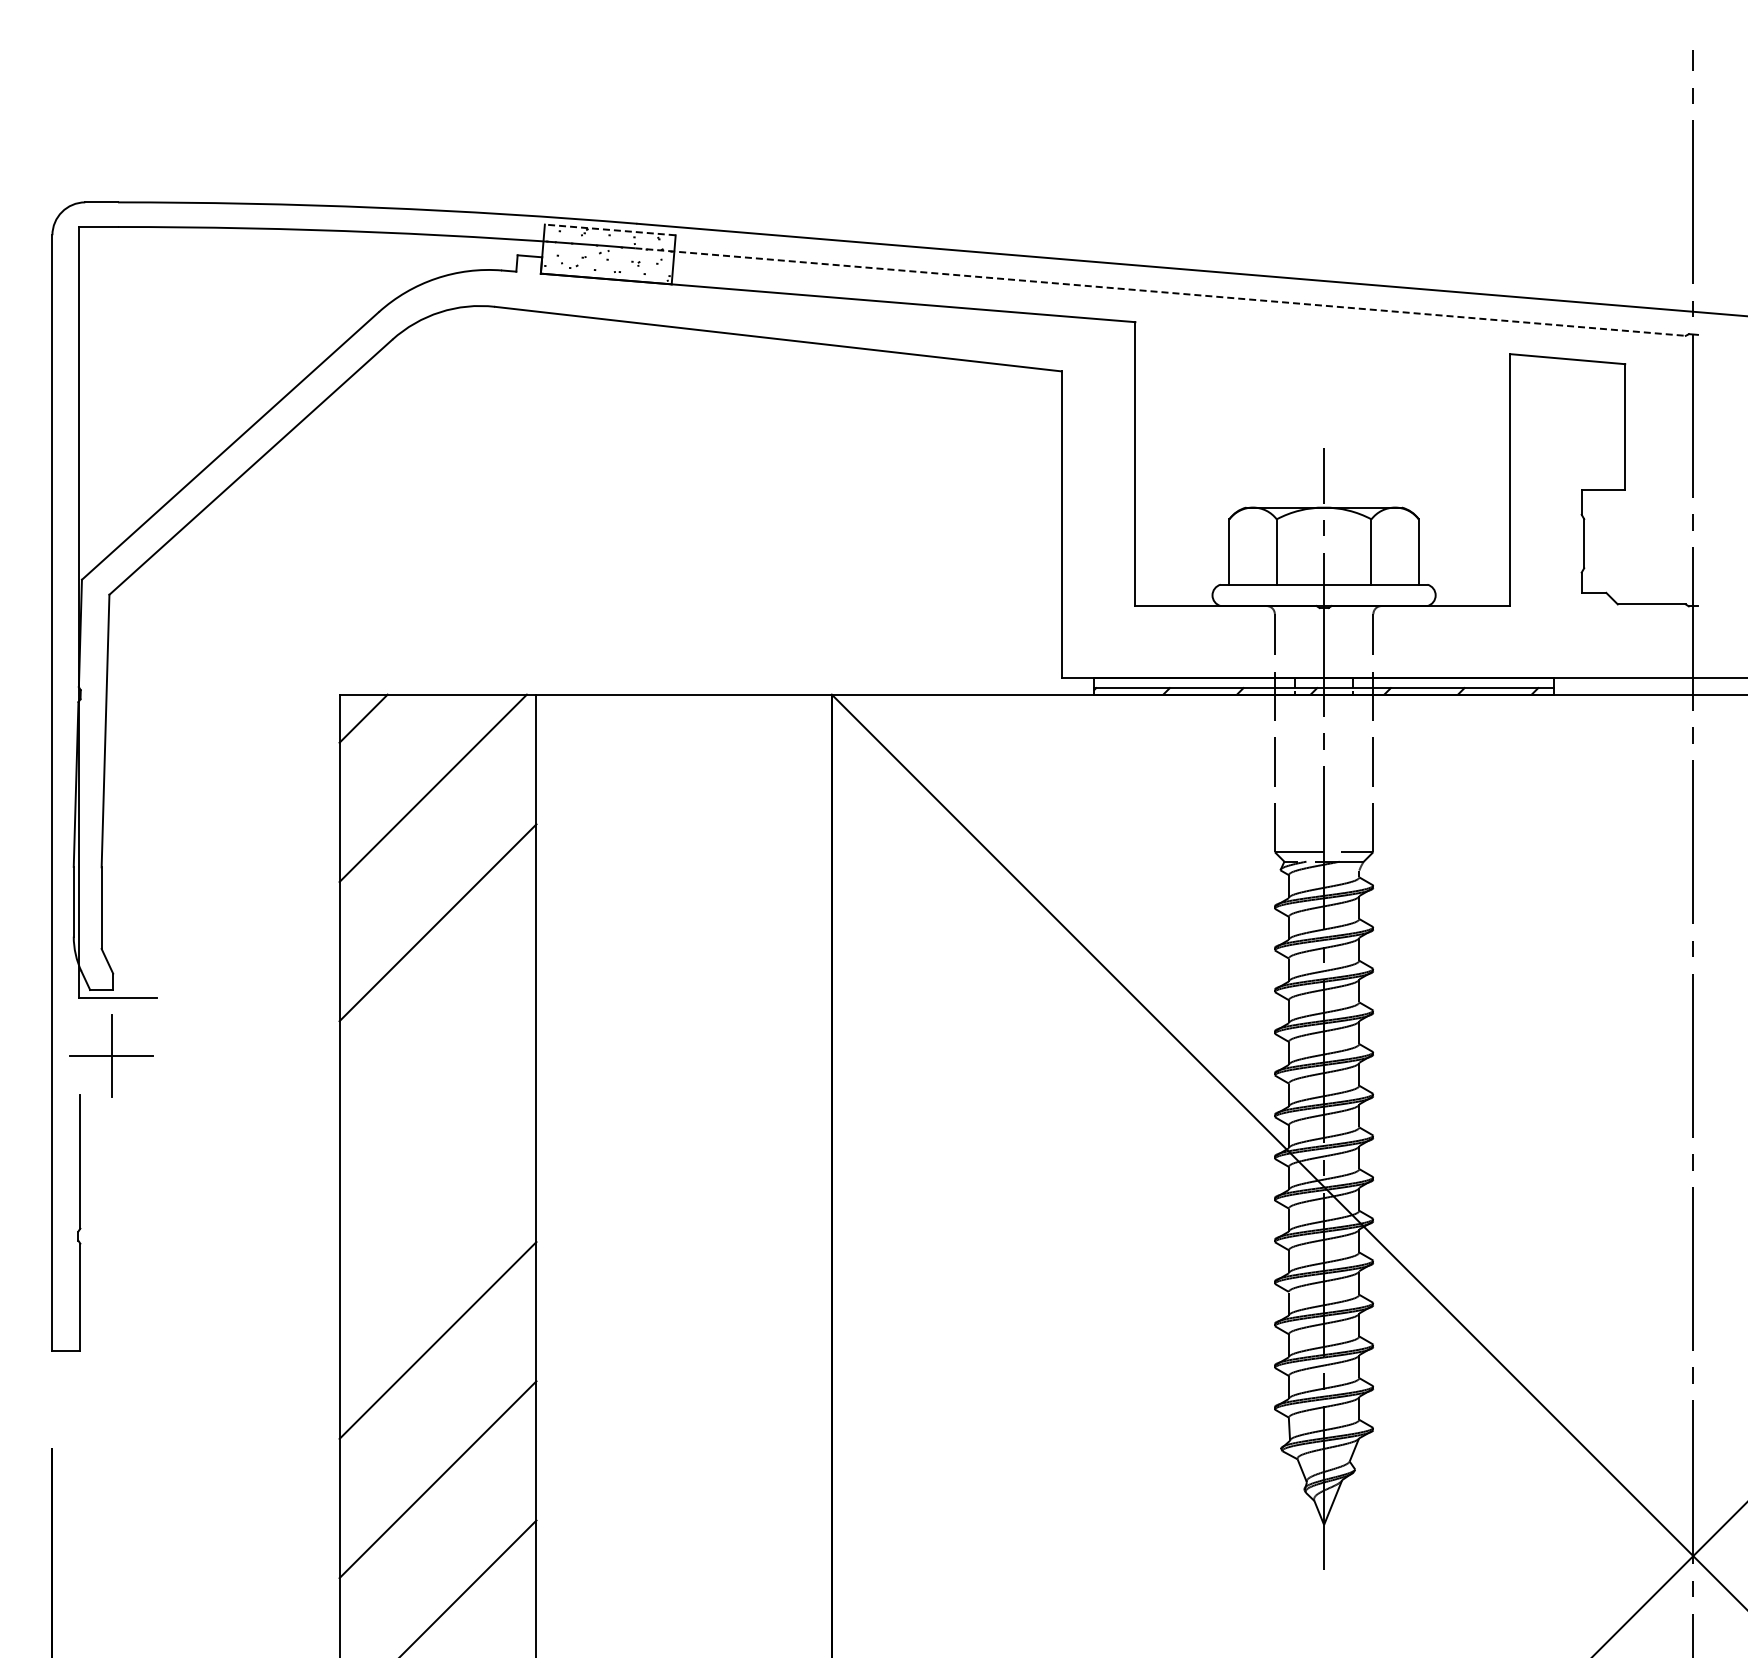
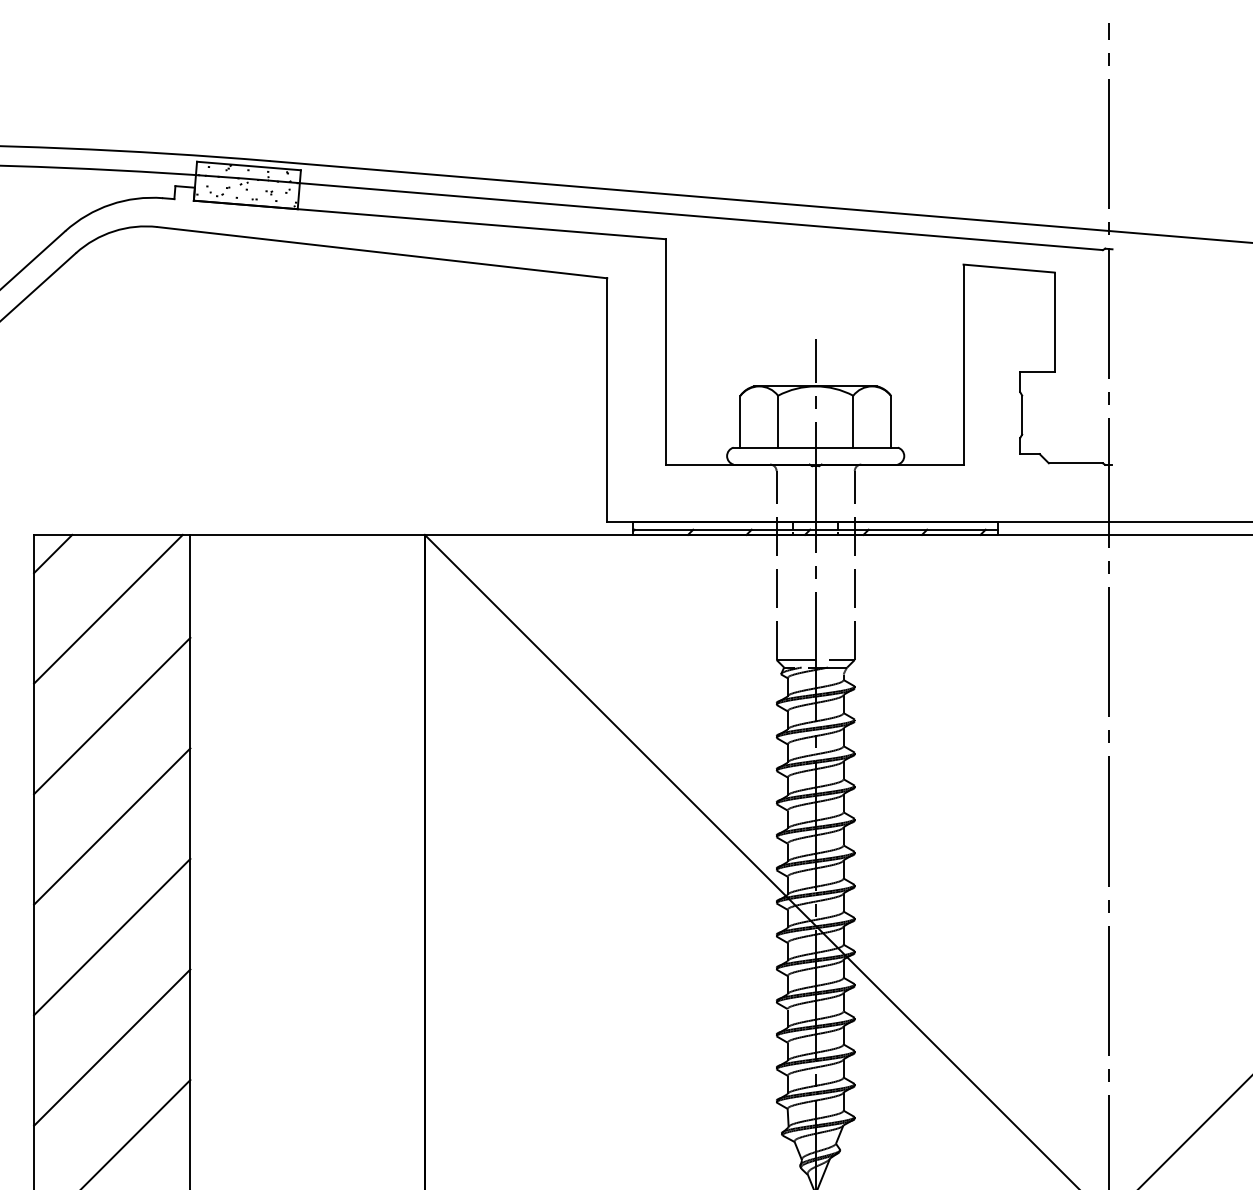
line: (610, 229) -> (249, 165), dashed -> solid
line: (1161, 292) -> (686, 215), dashed -> solid
line: (437, 1061) -> (111, 826), added
line: (437, 1200) -> (111, 936), added

